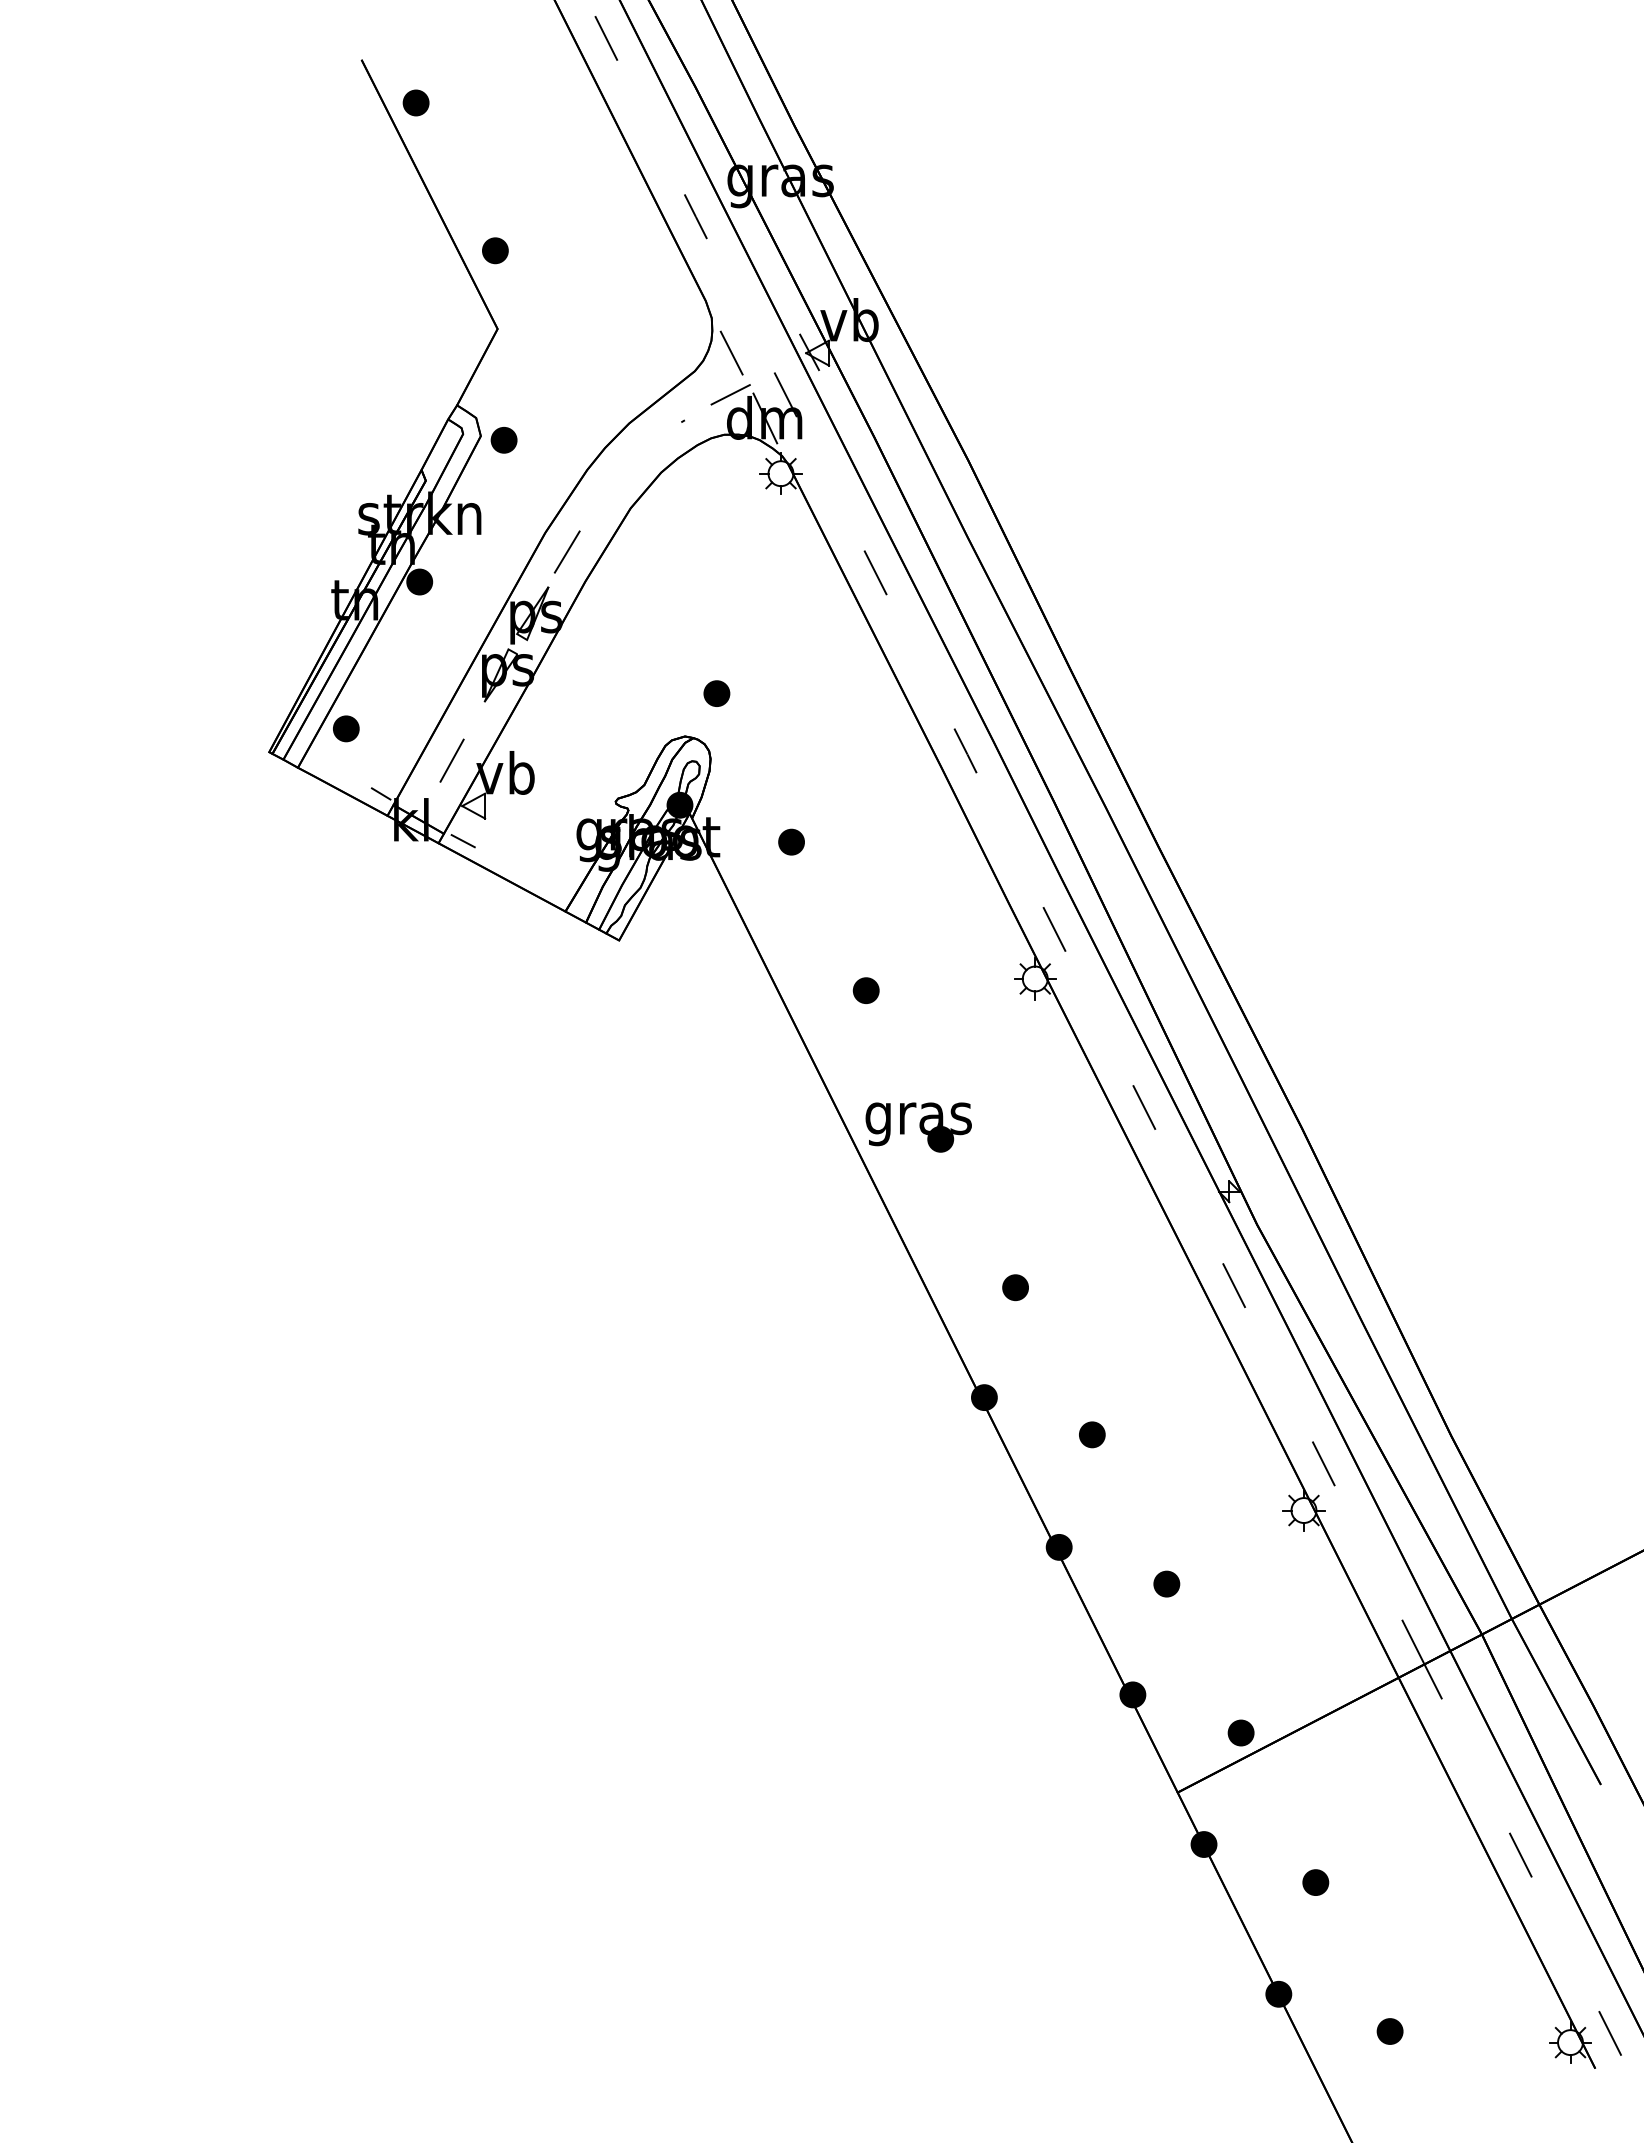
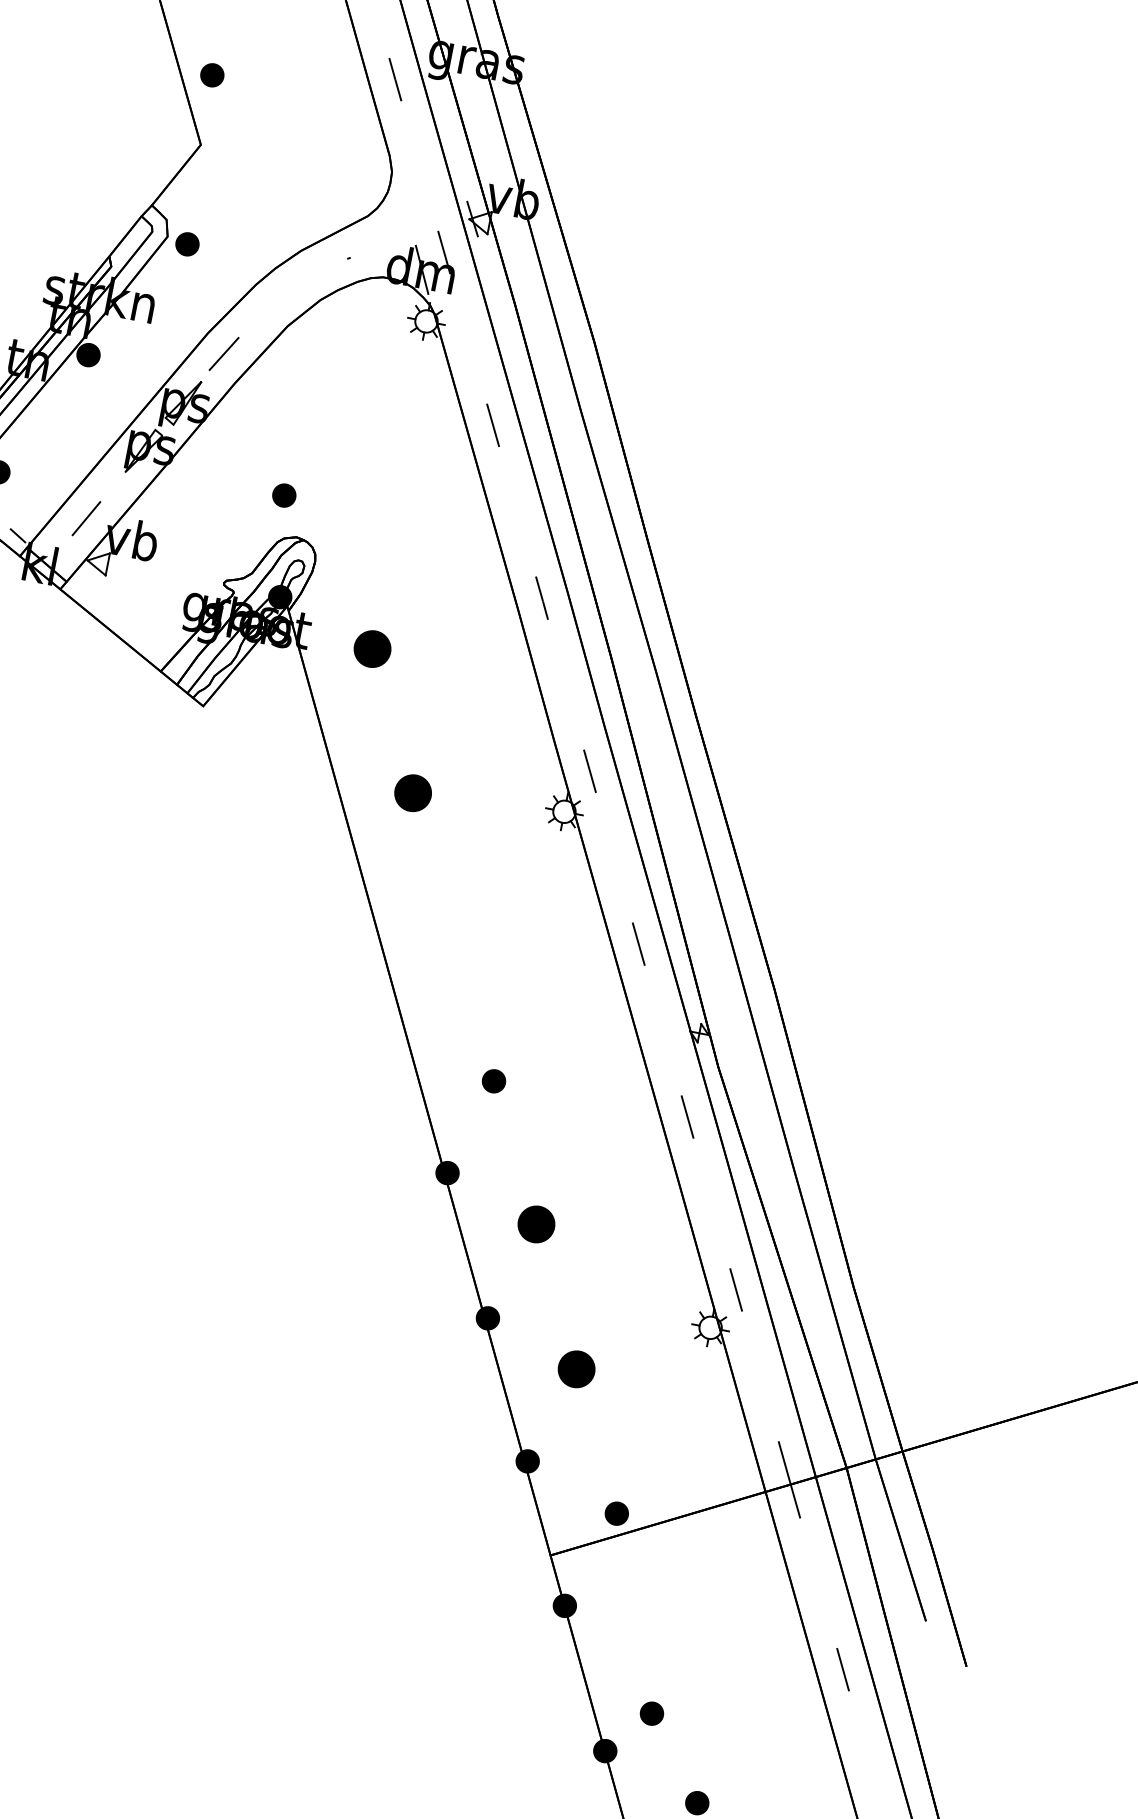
line: (732, 354) -> (404, 207), removed
line: (730, 394) -> (395, 242), removed
part: (716, 693) -> (283, 495), moved
line: (462, 841) -> (81, 591), removed
part: (791, 841) -> (372, 648), size x1.6
part: (865, 990) -> (412, 792), size x1.6
part: (918, 1127) -> (435, 923), removed
part: (1092, 1434) -> (536, 1224), size x1.6
part: (1166, 1583) -> (576, 1368), size x1.6
part: (1315, 1882) -> (651, 1713), moved

